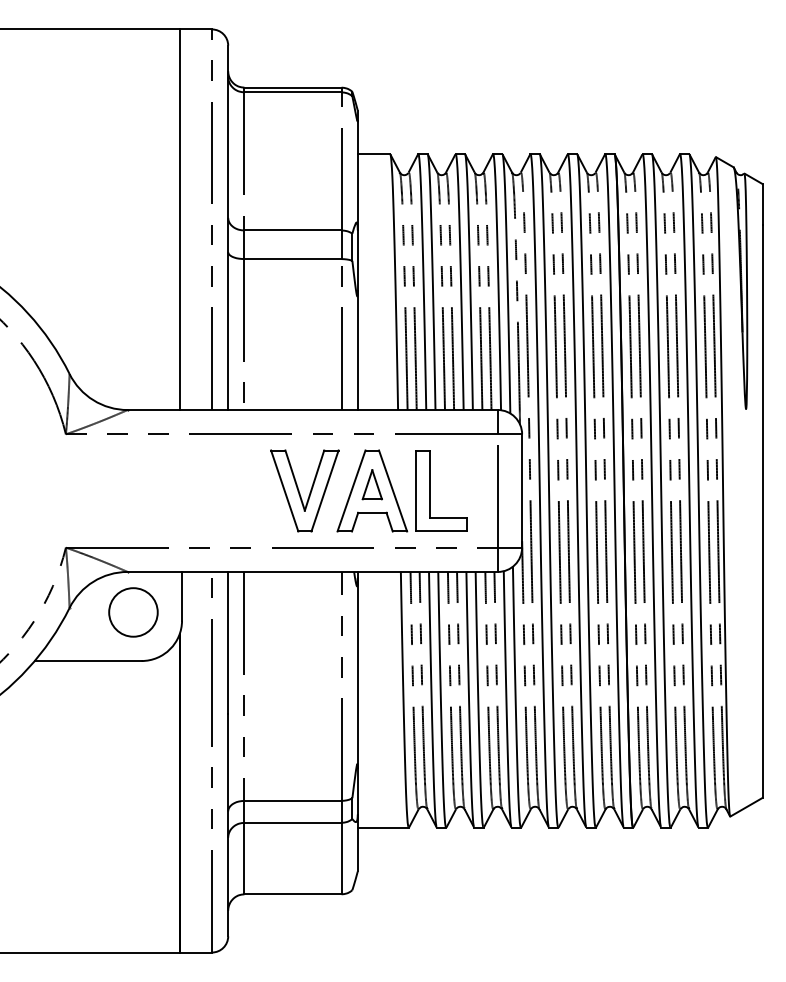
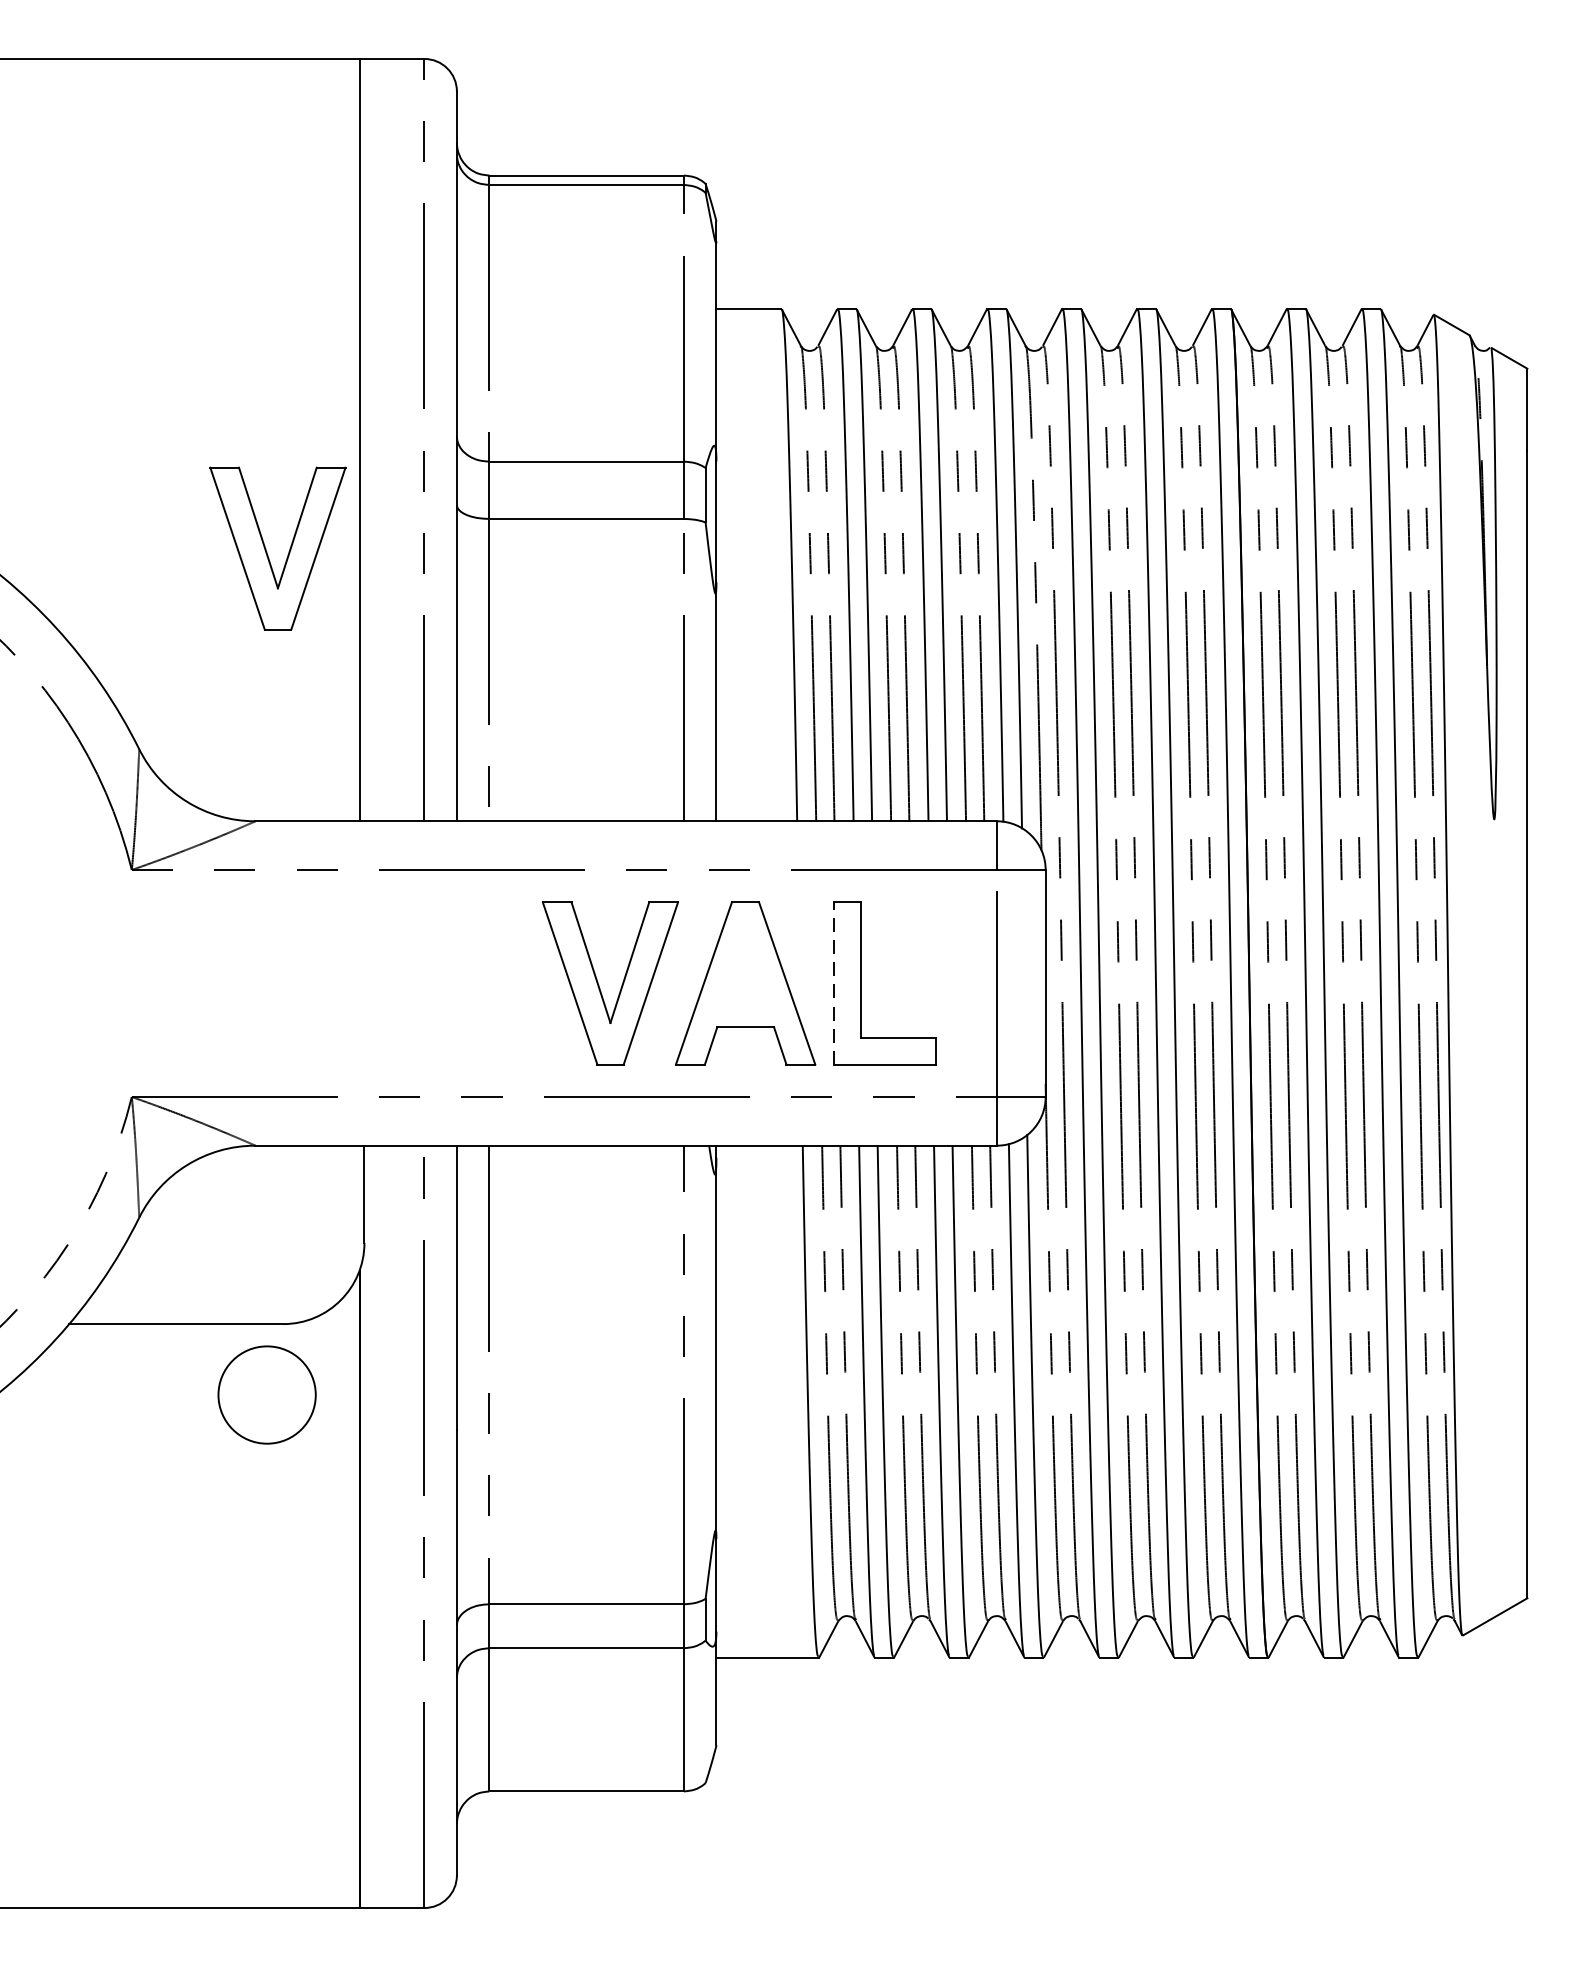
part: (138, 273) -> (277, 547), added
part: (371, 484) -> (743, 970), removed
line: (416, 490) -> (834, 982), solid -> dashed
circle: (133, 612) -> (267, 1395), moved

